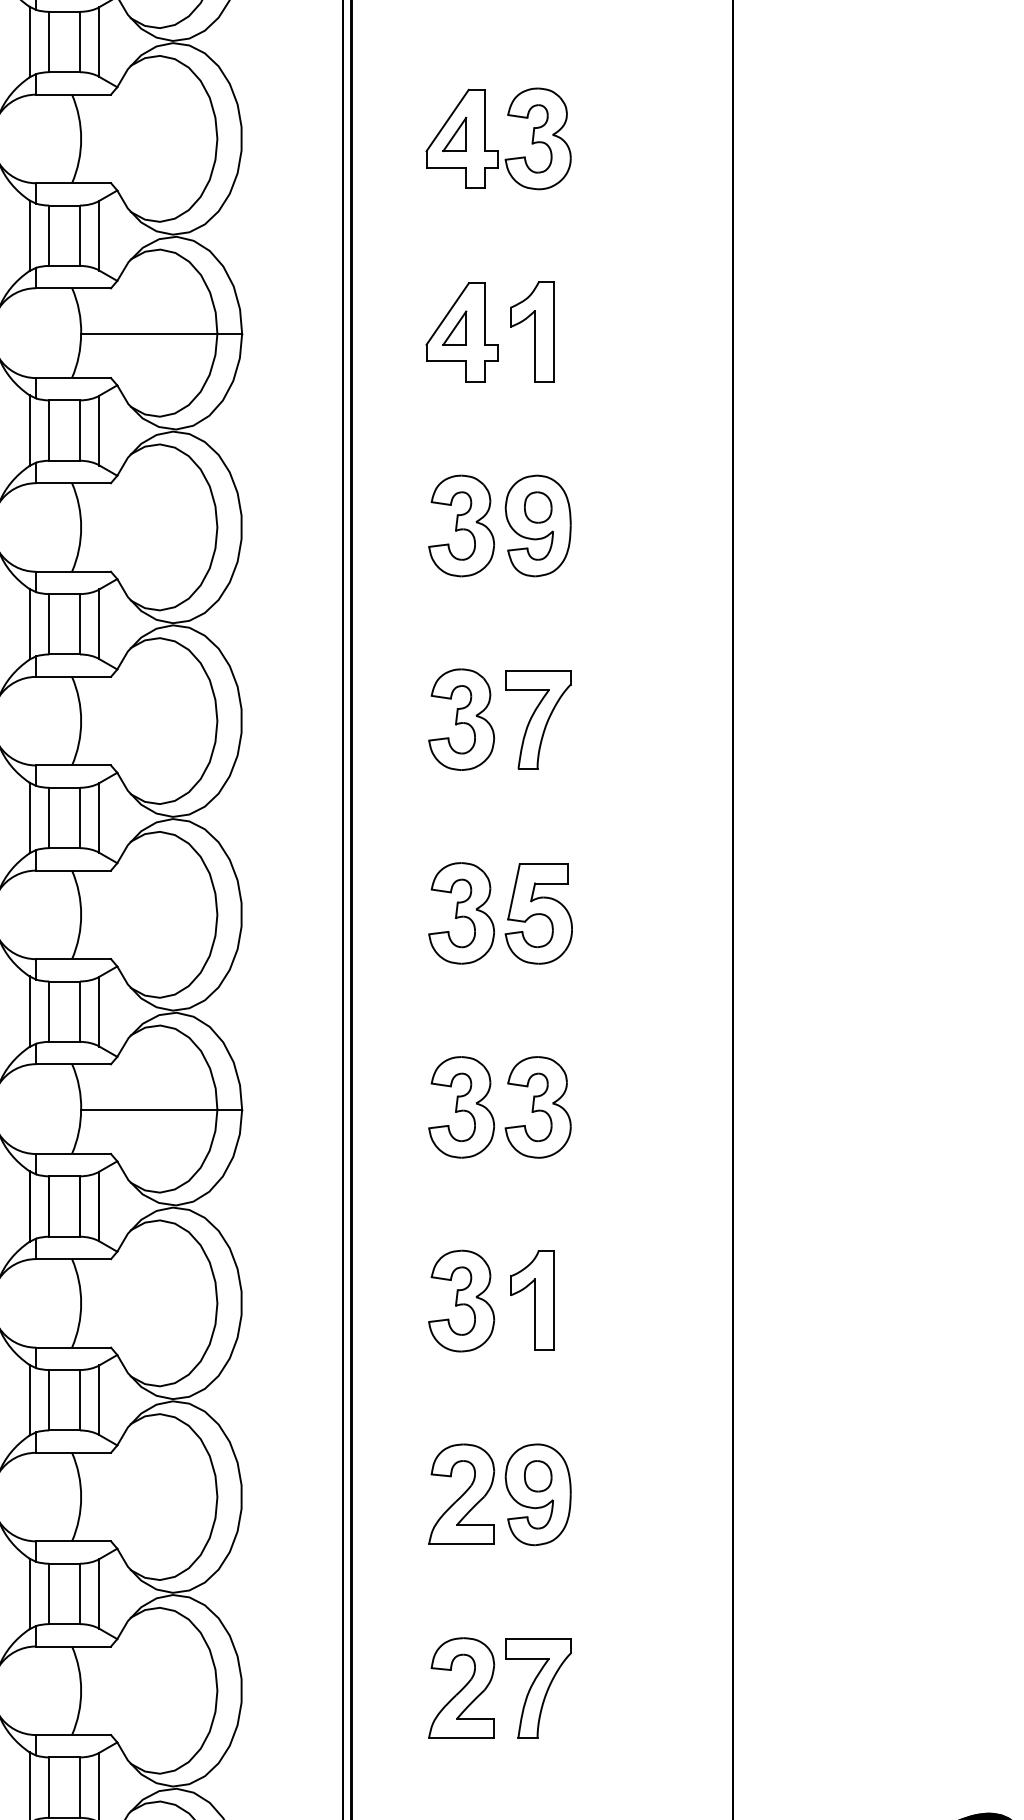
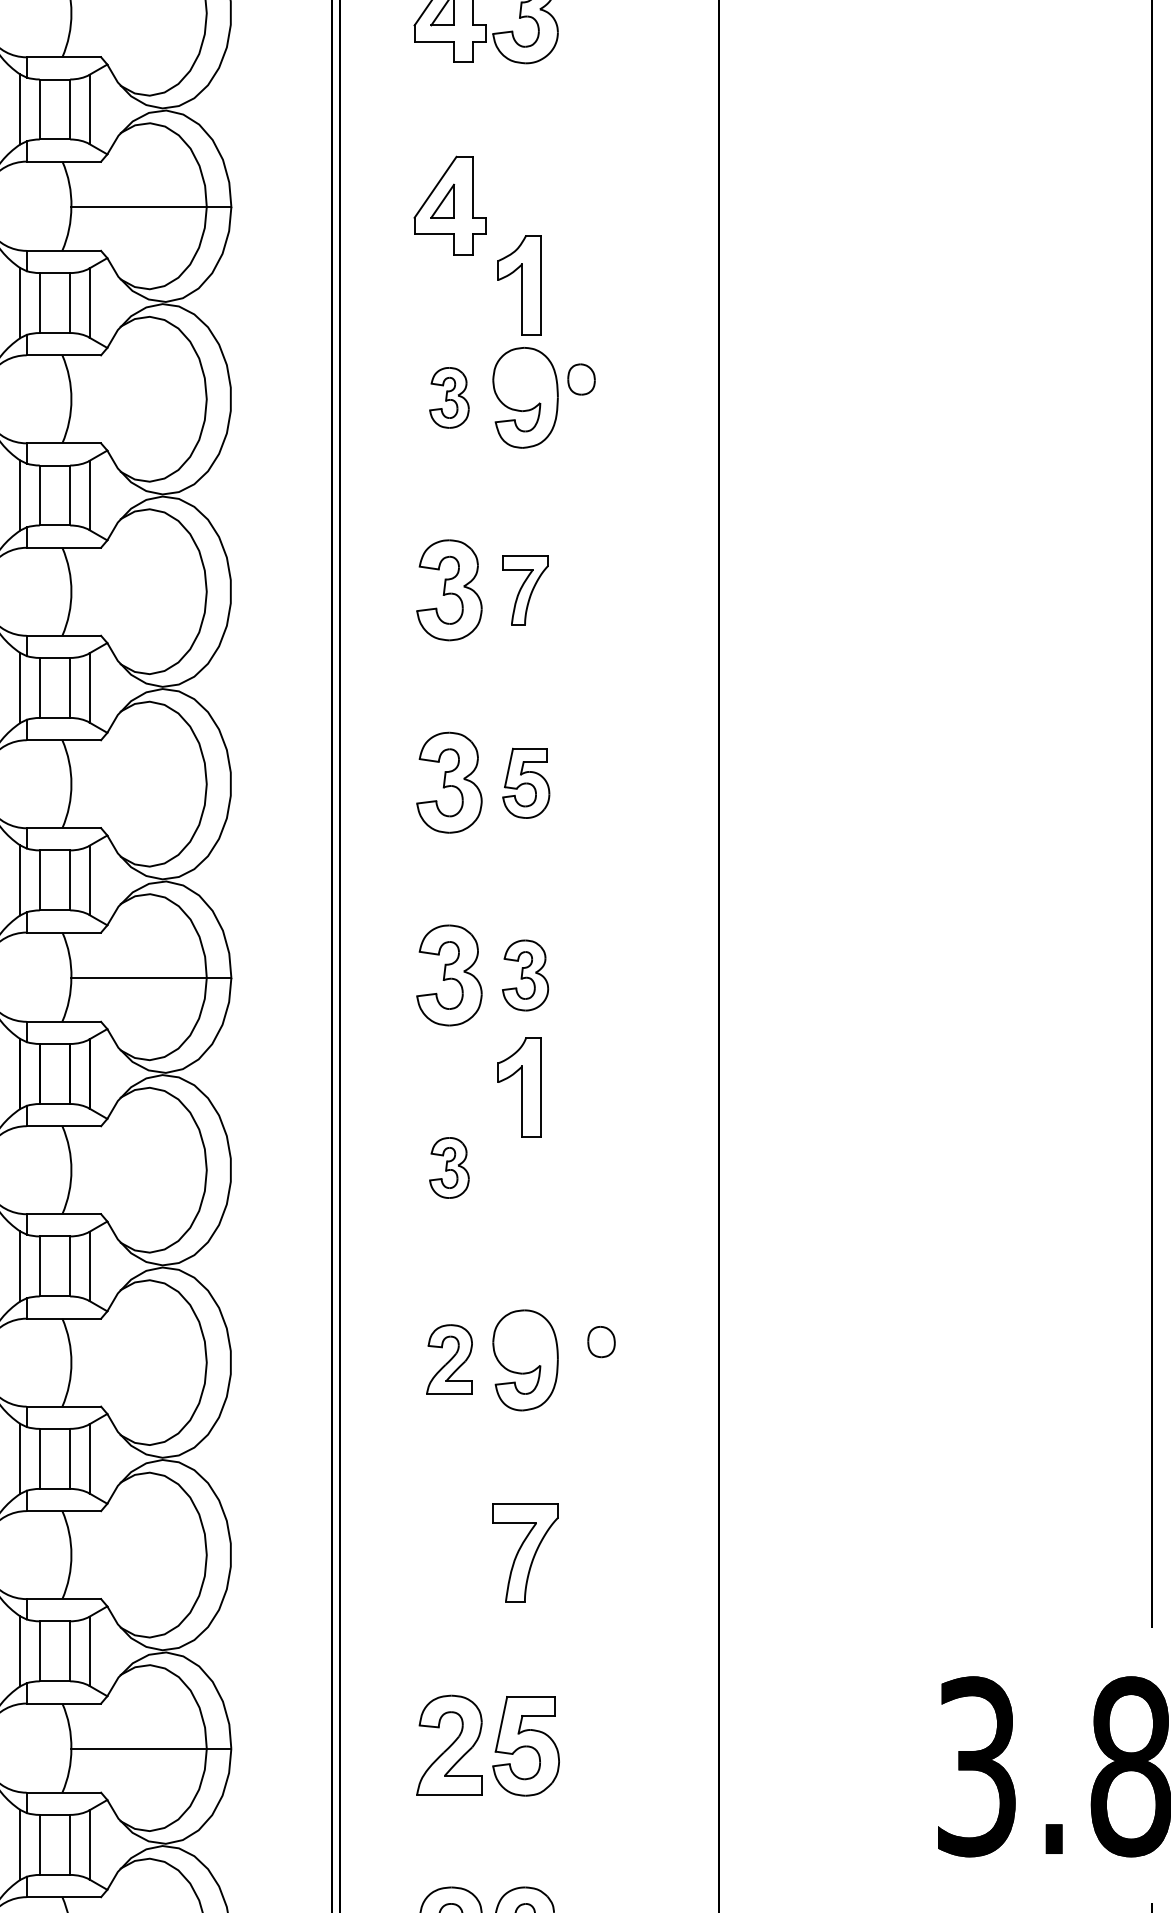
part: (532, 332) -> (519, 285), moved
part: (538, 507) -> (581, 379), moved
part: (461, 525) -> (449, 397), size x0.6
part: (538, 719) -> (525, 590), size x0.7
part: (539, 914) -> (526, 783), size x0.7
part: (538, 1107) -> (525, 975), size x0.7
part: (461, 1300) -> (449, 1167), size x0.6
part: (532, 1300) -> (519, 1087), moved
part: (538, 1476) -> (601, 1342), moved
part: (461, 1493) -> (449, 1359), size x0.7
part: (461, 1688) -> (449, 1552), removed

